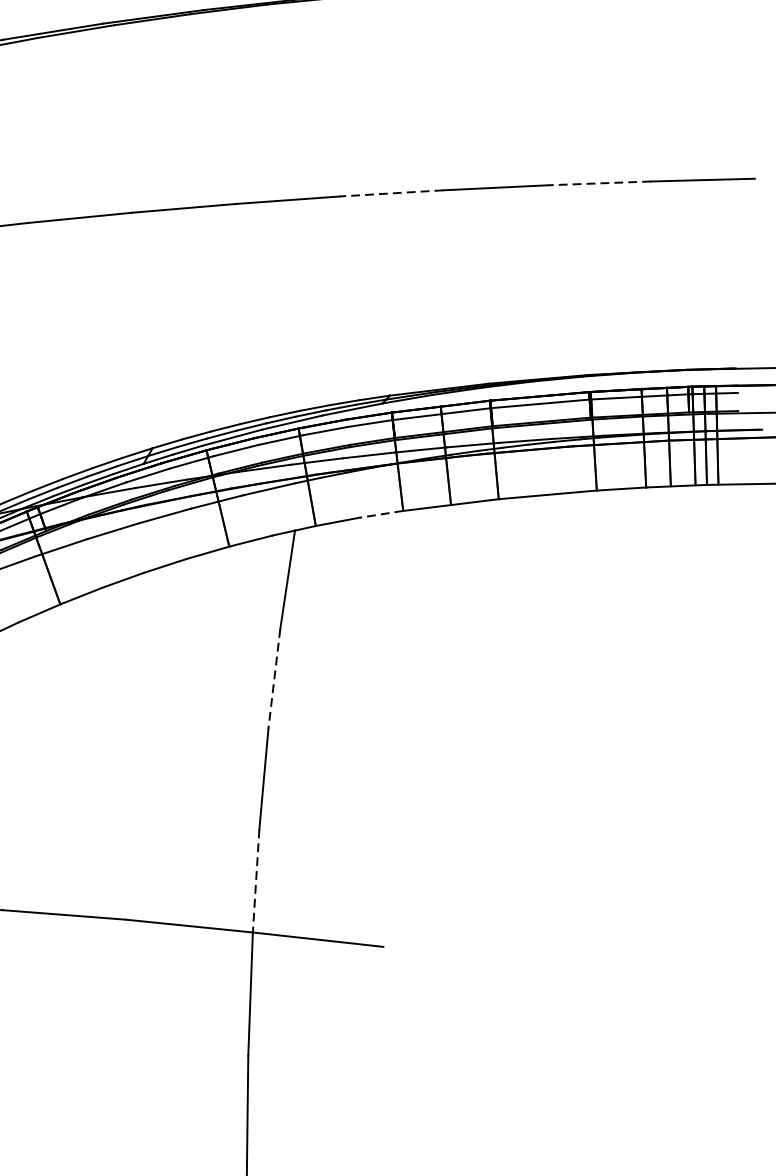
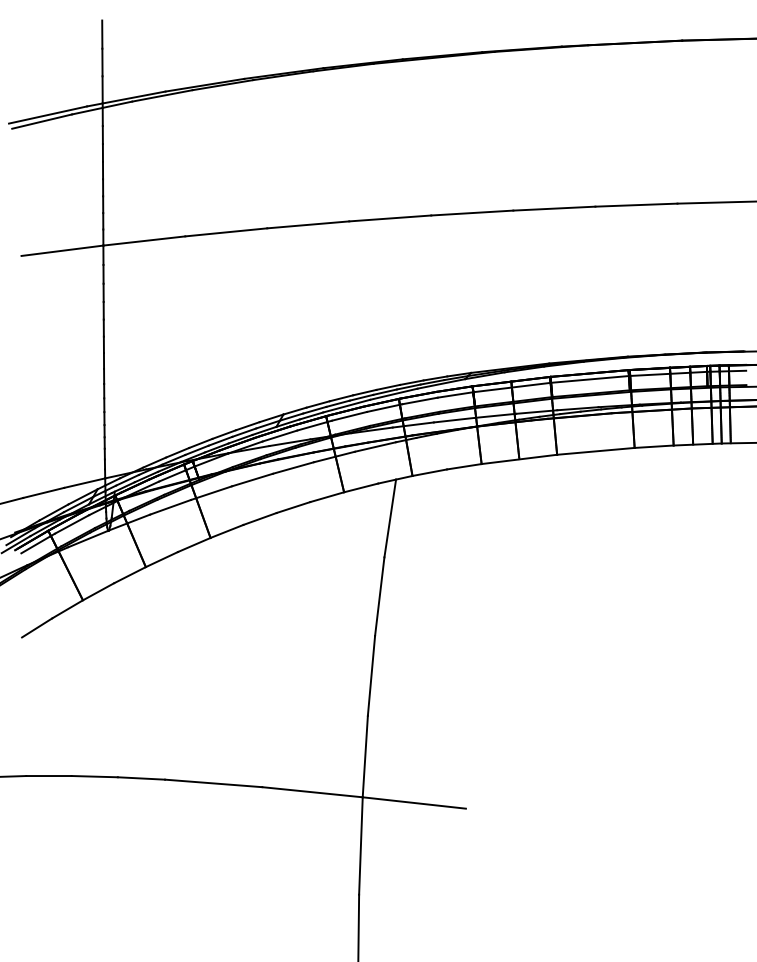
line: (597, 183) -> (635, 205), dashed -> solid
line: (390, 193) -> (471, 213), dashed -> solid
line: (381, 514) -> (464, 466), dashed -> solid
line: (274, 678) -> (379, 596), dashed -> solid
line: (256, 880) -> (365, 756), dashed -> solid

